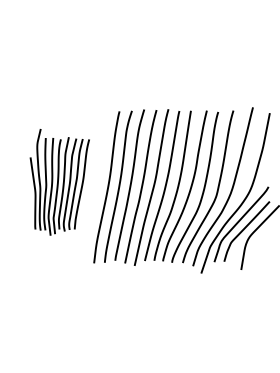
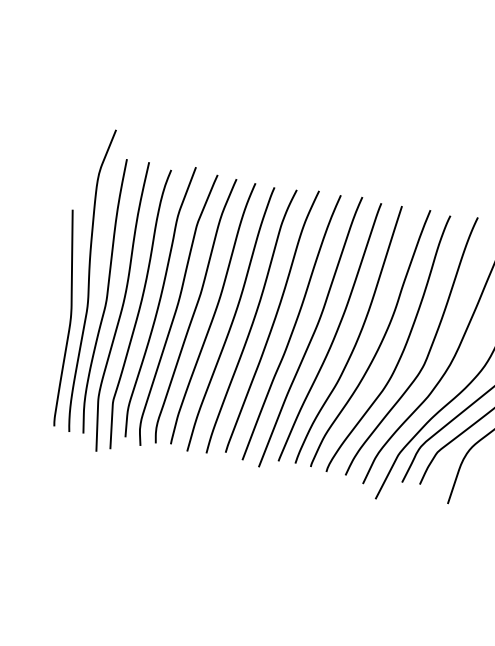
part: (59, 182) -> (147, 297), size x1.67

